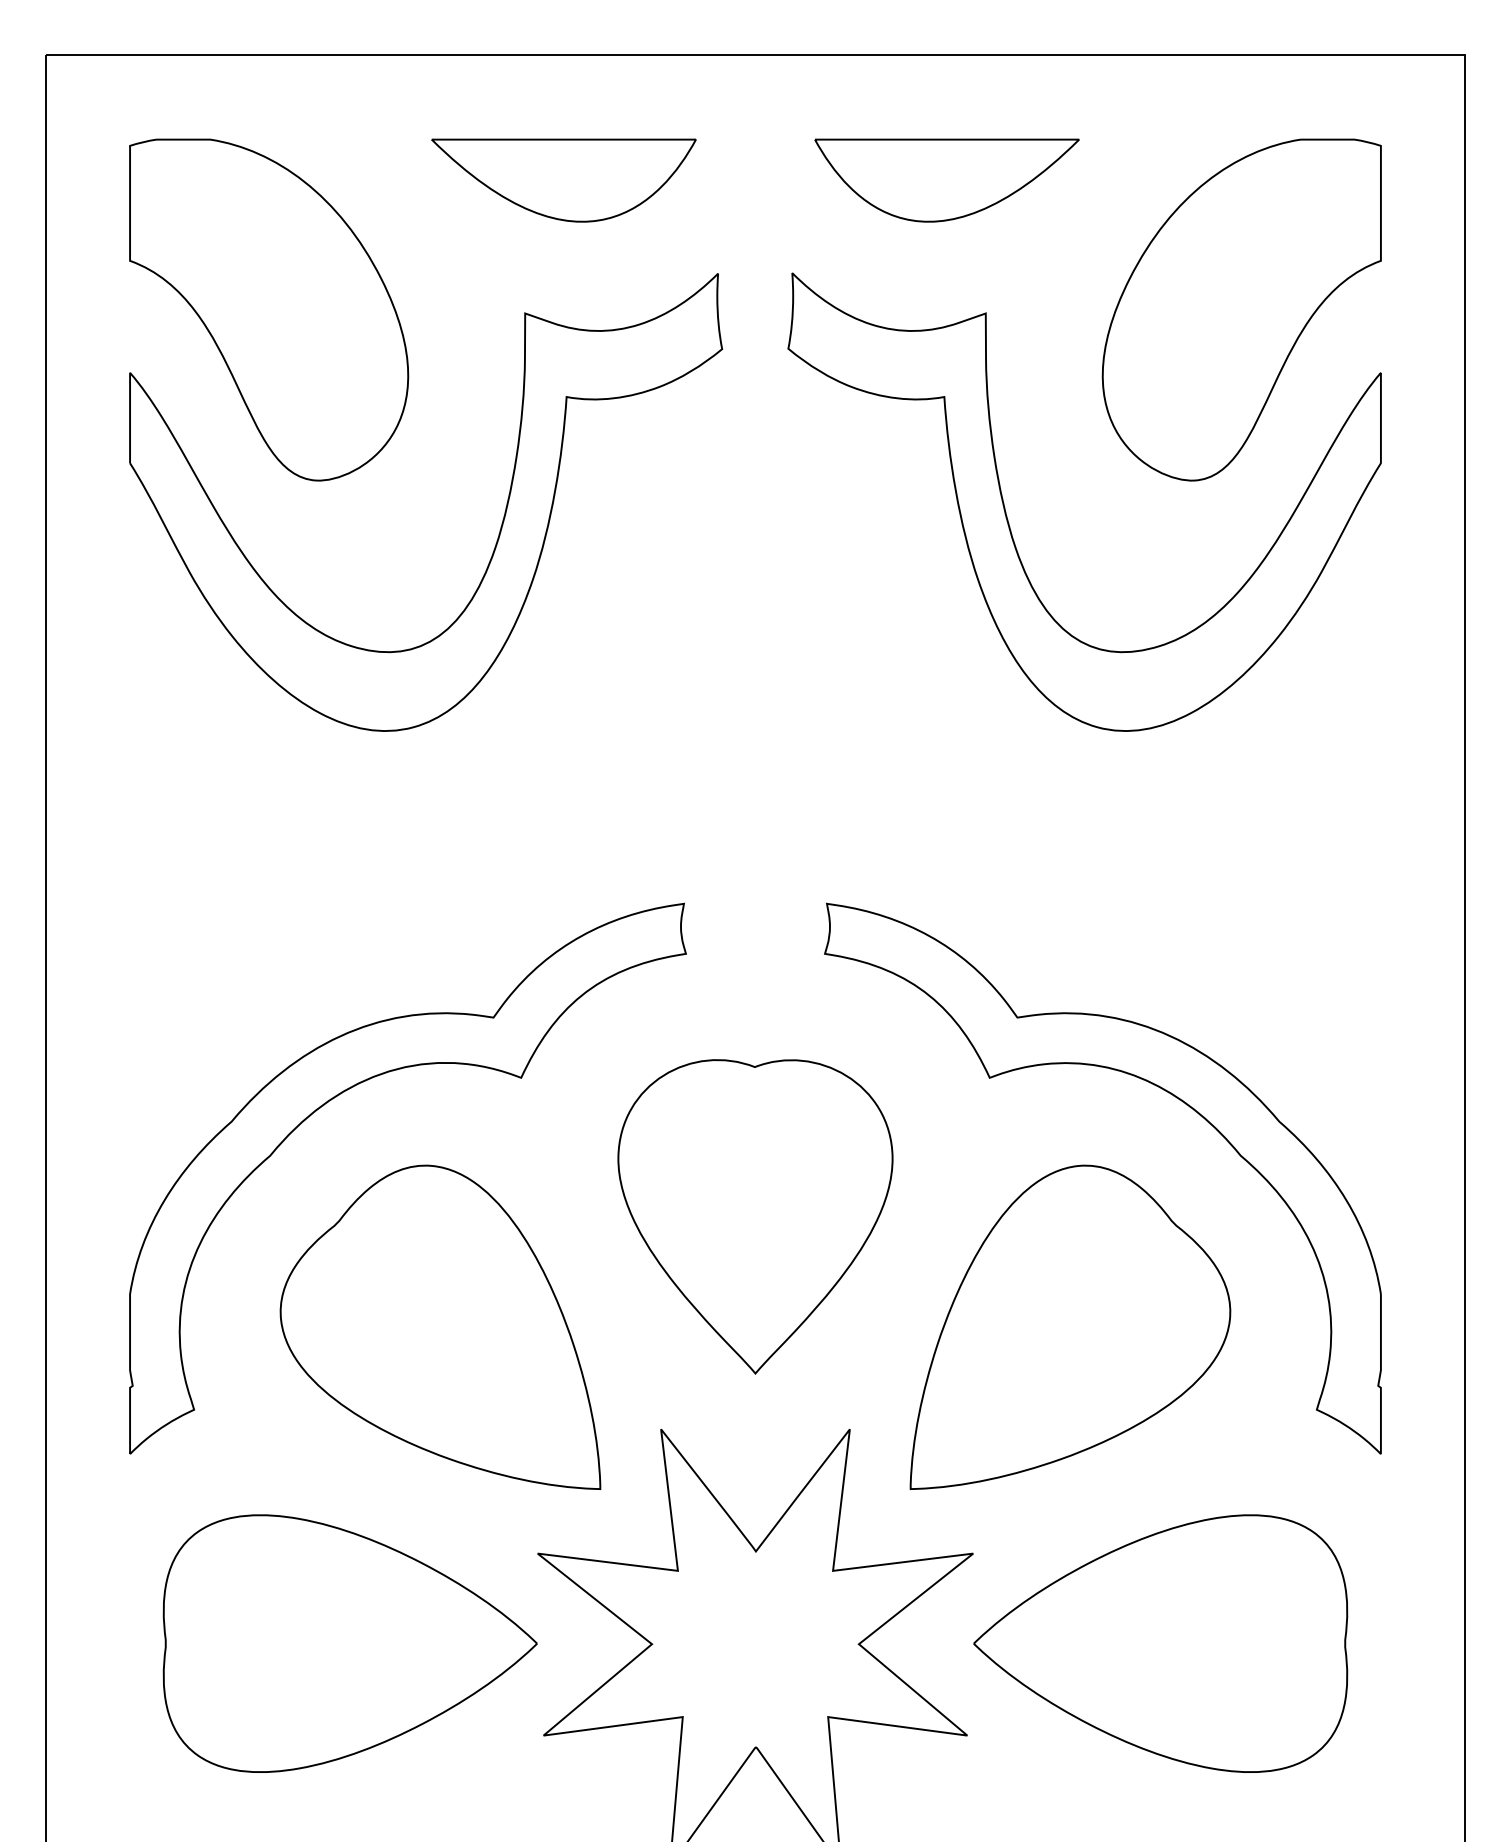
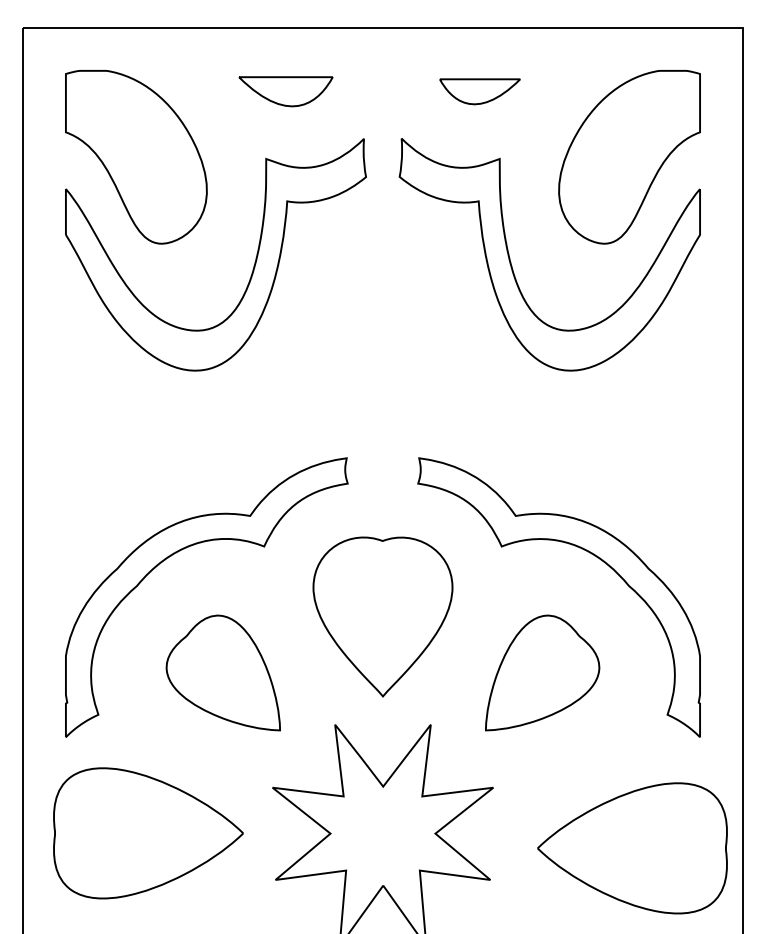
part: (563, 180) -> (285, 91), size x0.7
part: (945, 180) -> (479, 91), size x0.6
part: (440, 1326) -> (223, 672), size x0.7
part: (1070, 1326) -> (542, 672), size x0.7
part: (350, 1643) -> (148, 833), moved
part: (1160, 1643) -> (632, 848), moved

